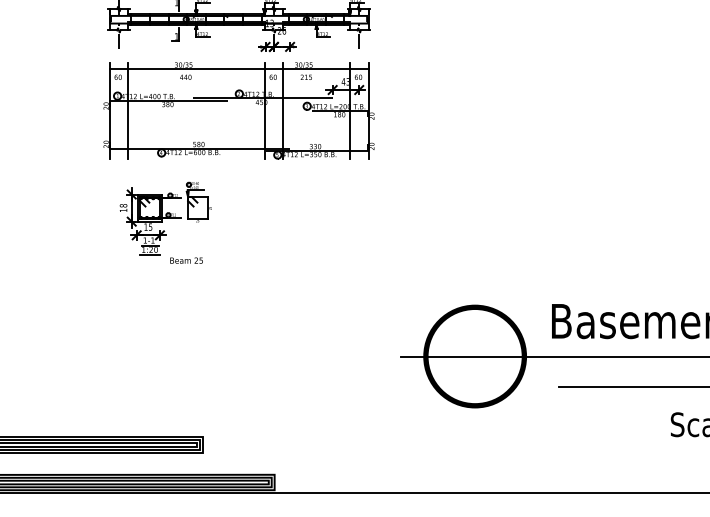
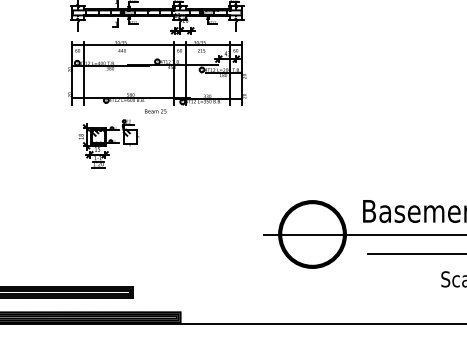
text: (186, 260) -> (155, 111), moved

